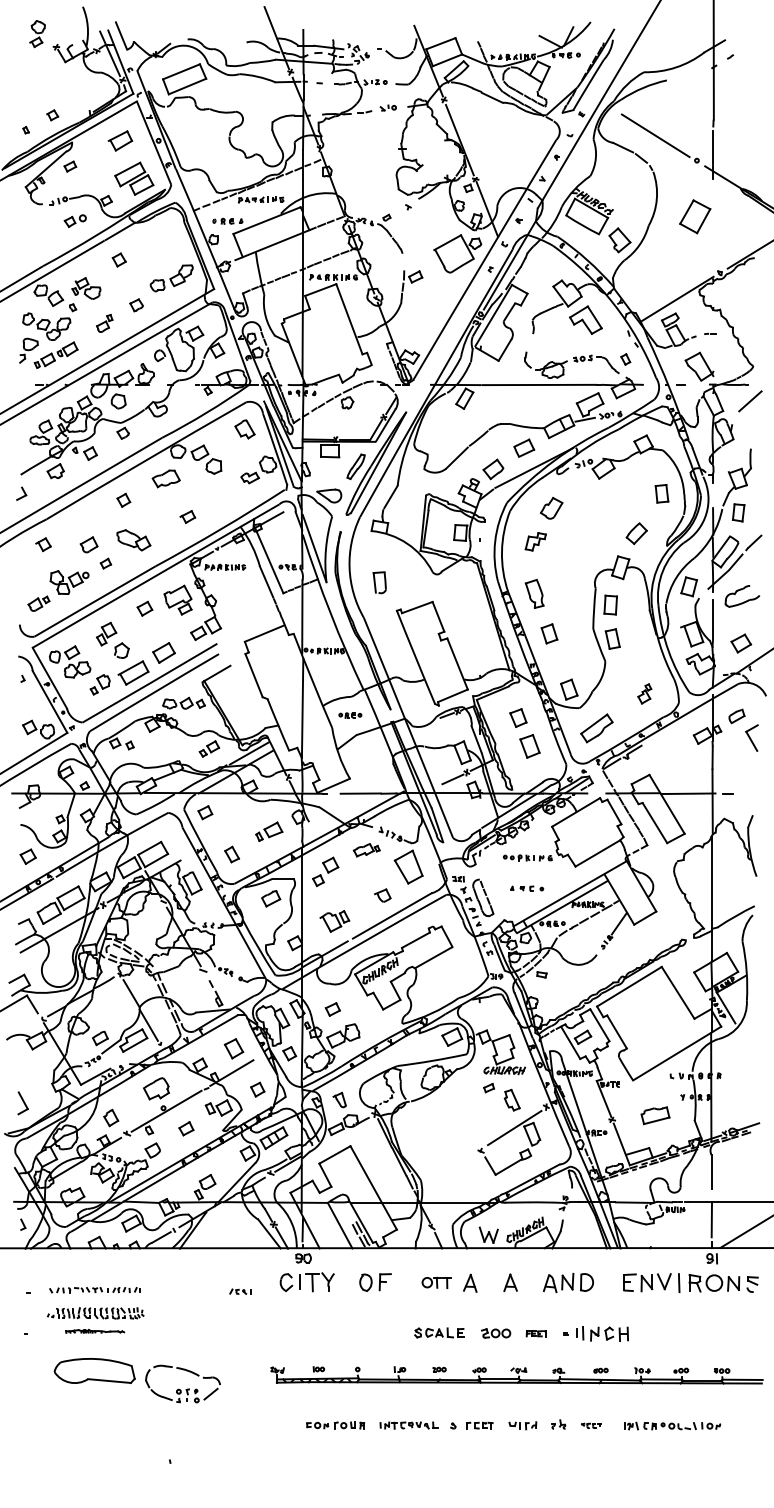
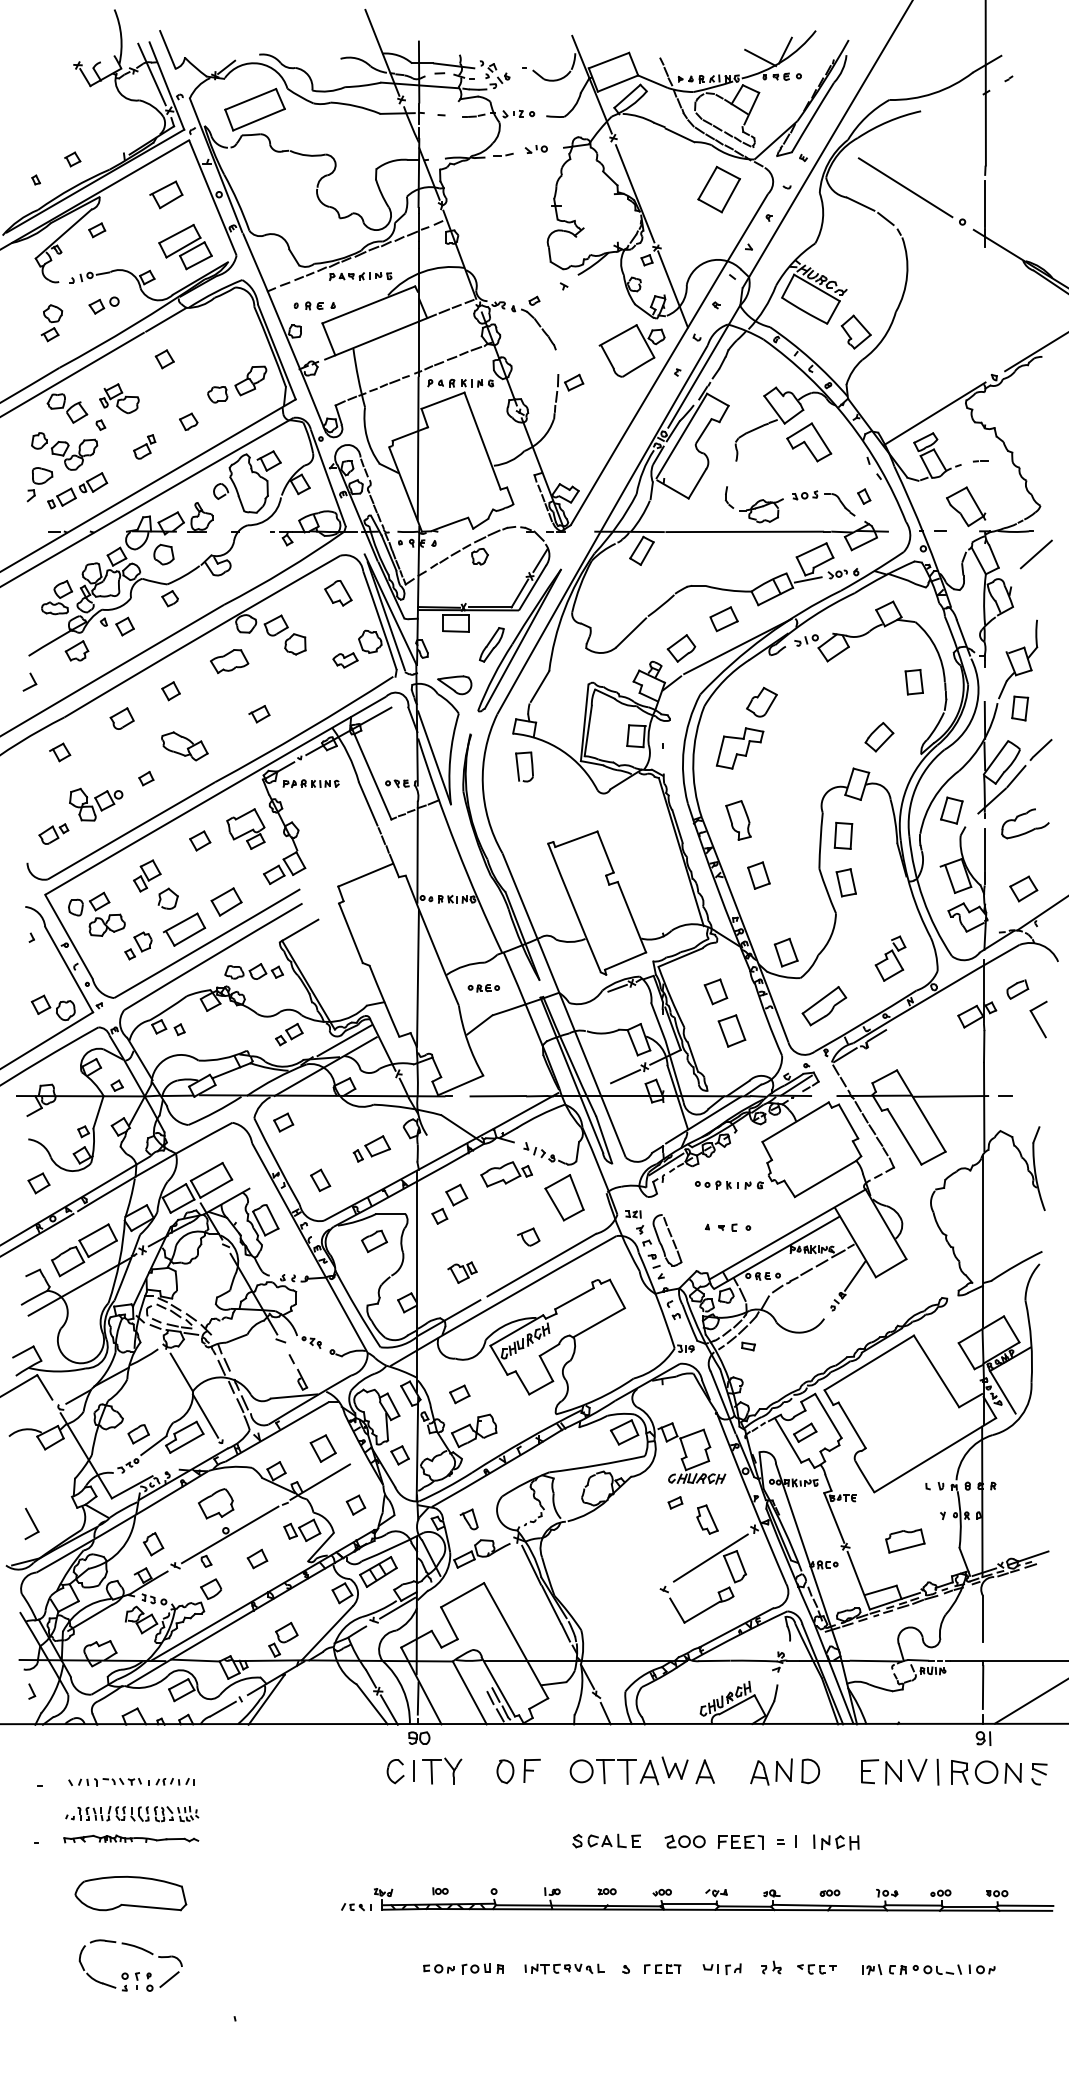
part: (37, 34) -> (51, 323), moved
part: (694, 216) -> (718, 189), moved
part: (535, 541) -> (739, 748), size x1.67
part: (88, 544) -> (121, 718), moved
part: (379, 582) -> (524, 766), moved
part: (644, 693) -> (890, 958), size x1.67
part: (366, 850) -> (506, 1174), size x1.43
part: (334, 921) -> (462, 1272), size x0.71
part: (488, 1234) -> (674, 1767), moved
part: (436, 1282) -> (602, 1771), size x1.67
part: (240, 1292) -> (356, 1907), moved
part: (95, 1331) -> (131, 1838), size x1.67
part: (536, 1334) -> (740, 1842), size x1.67
part: (605, 1334) -> (836, 1842), size x0.71
part: (179, 1389) -> (126, 1972), moved
part: (591, 1425) -> (816, 1969), size x1.43

